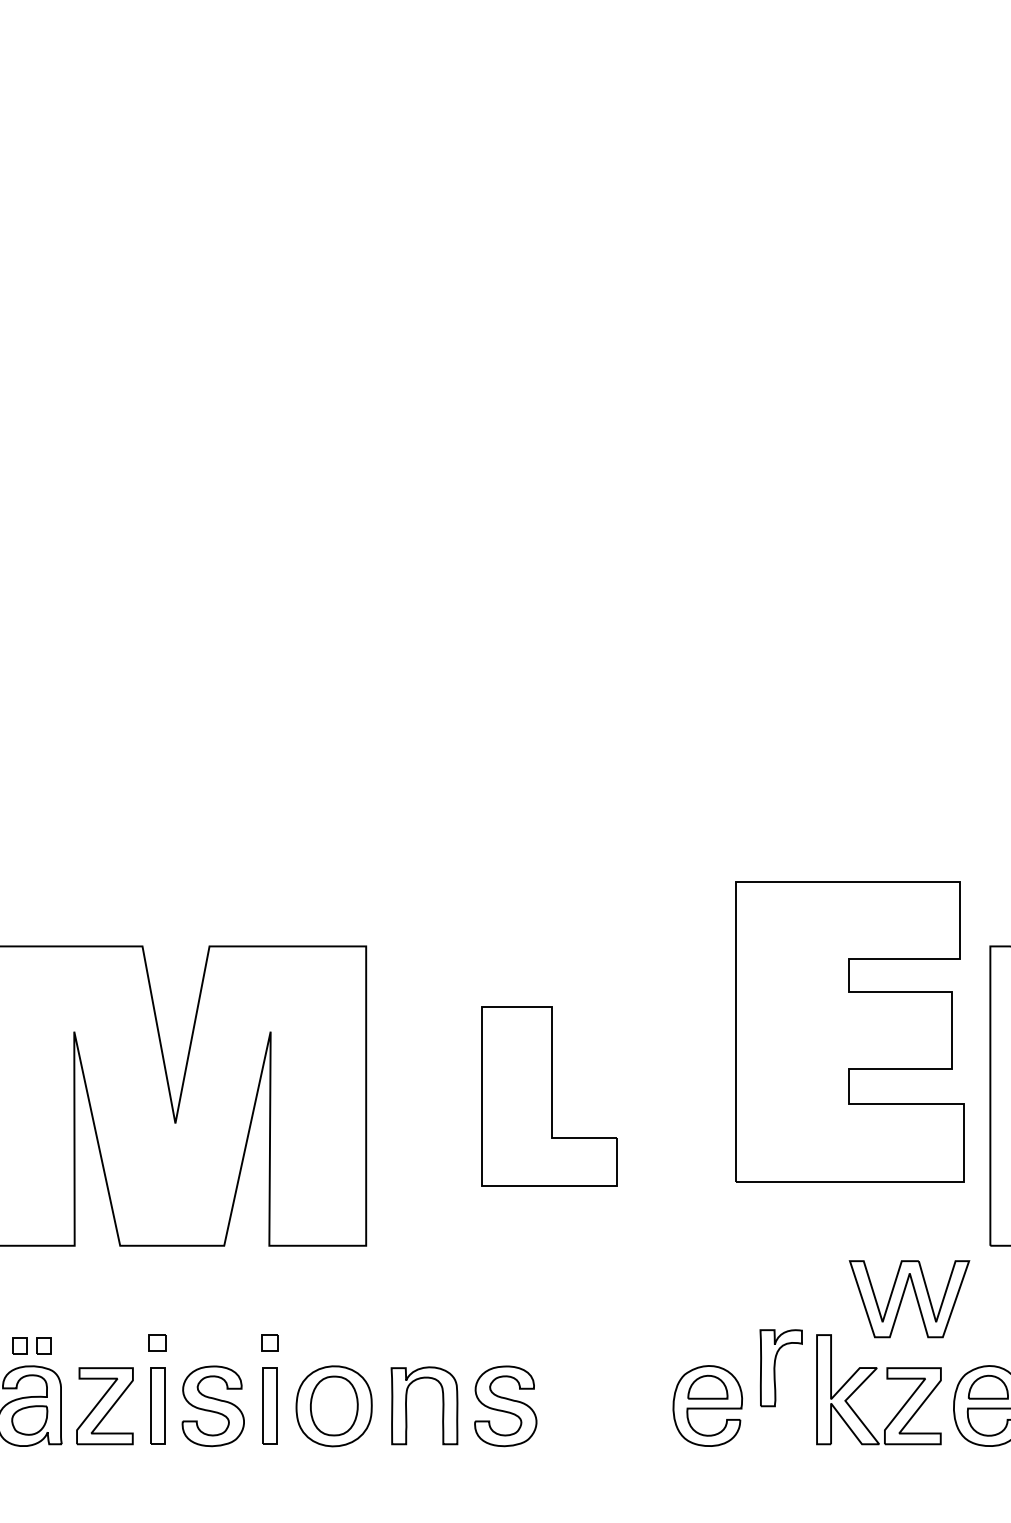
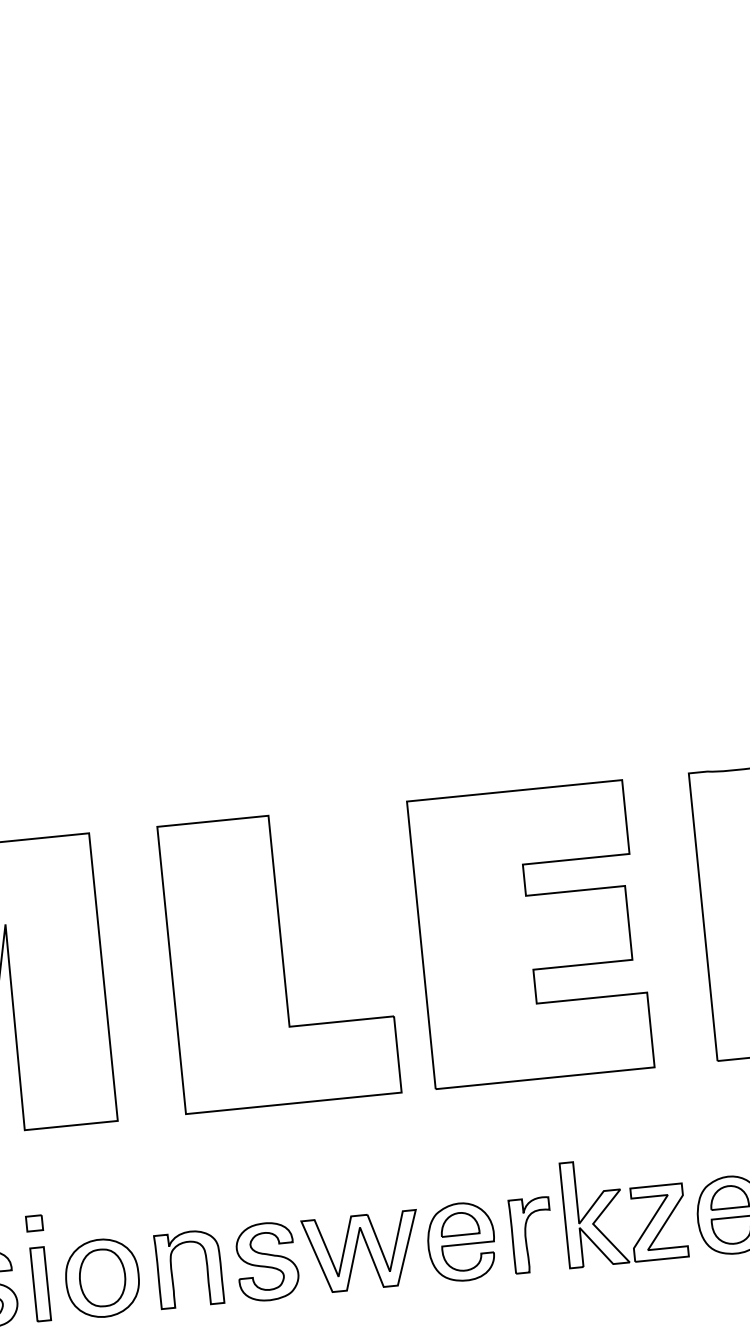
part: (849, 1031) -> (530, 933), moved
part: (549, 1096) -> (279, 959), size x1.67
part: (903, 1297) -> (356, 1251), moved
part: (780, 1368) -> (531, 1235), moved

